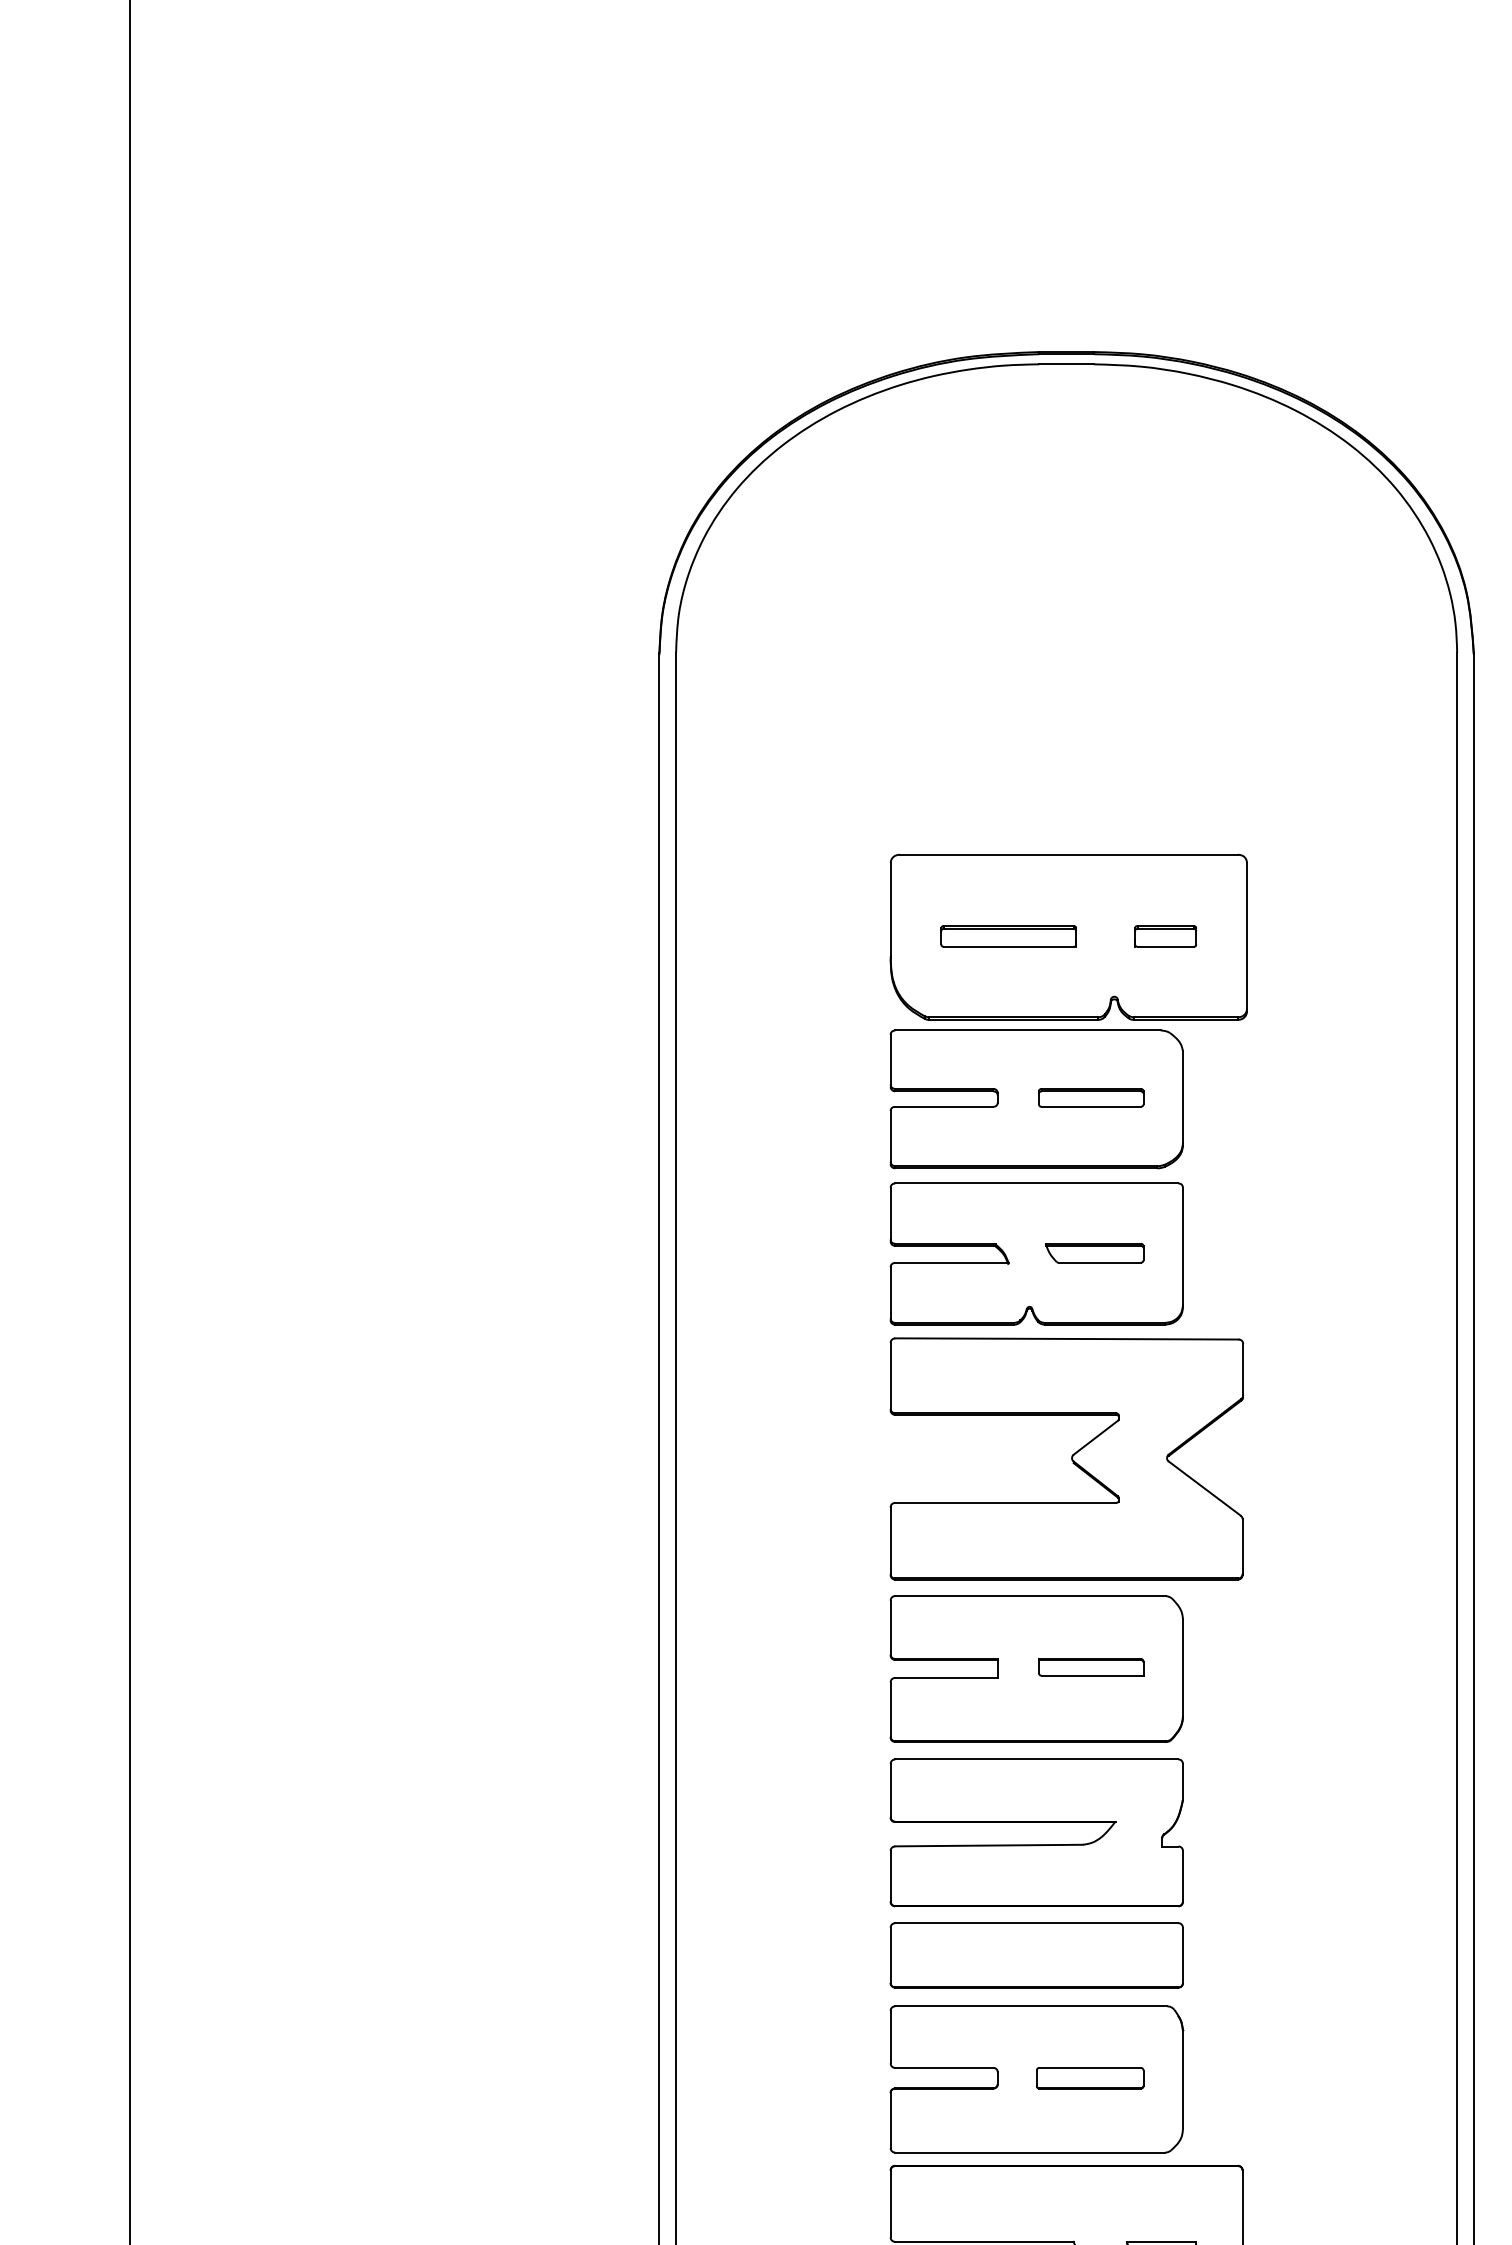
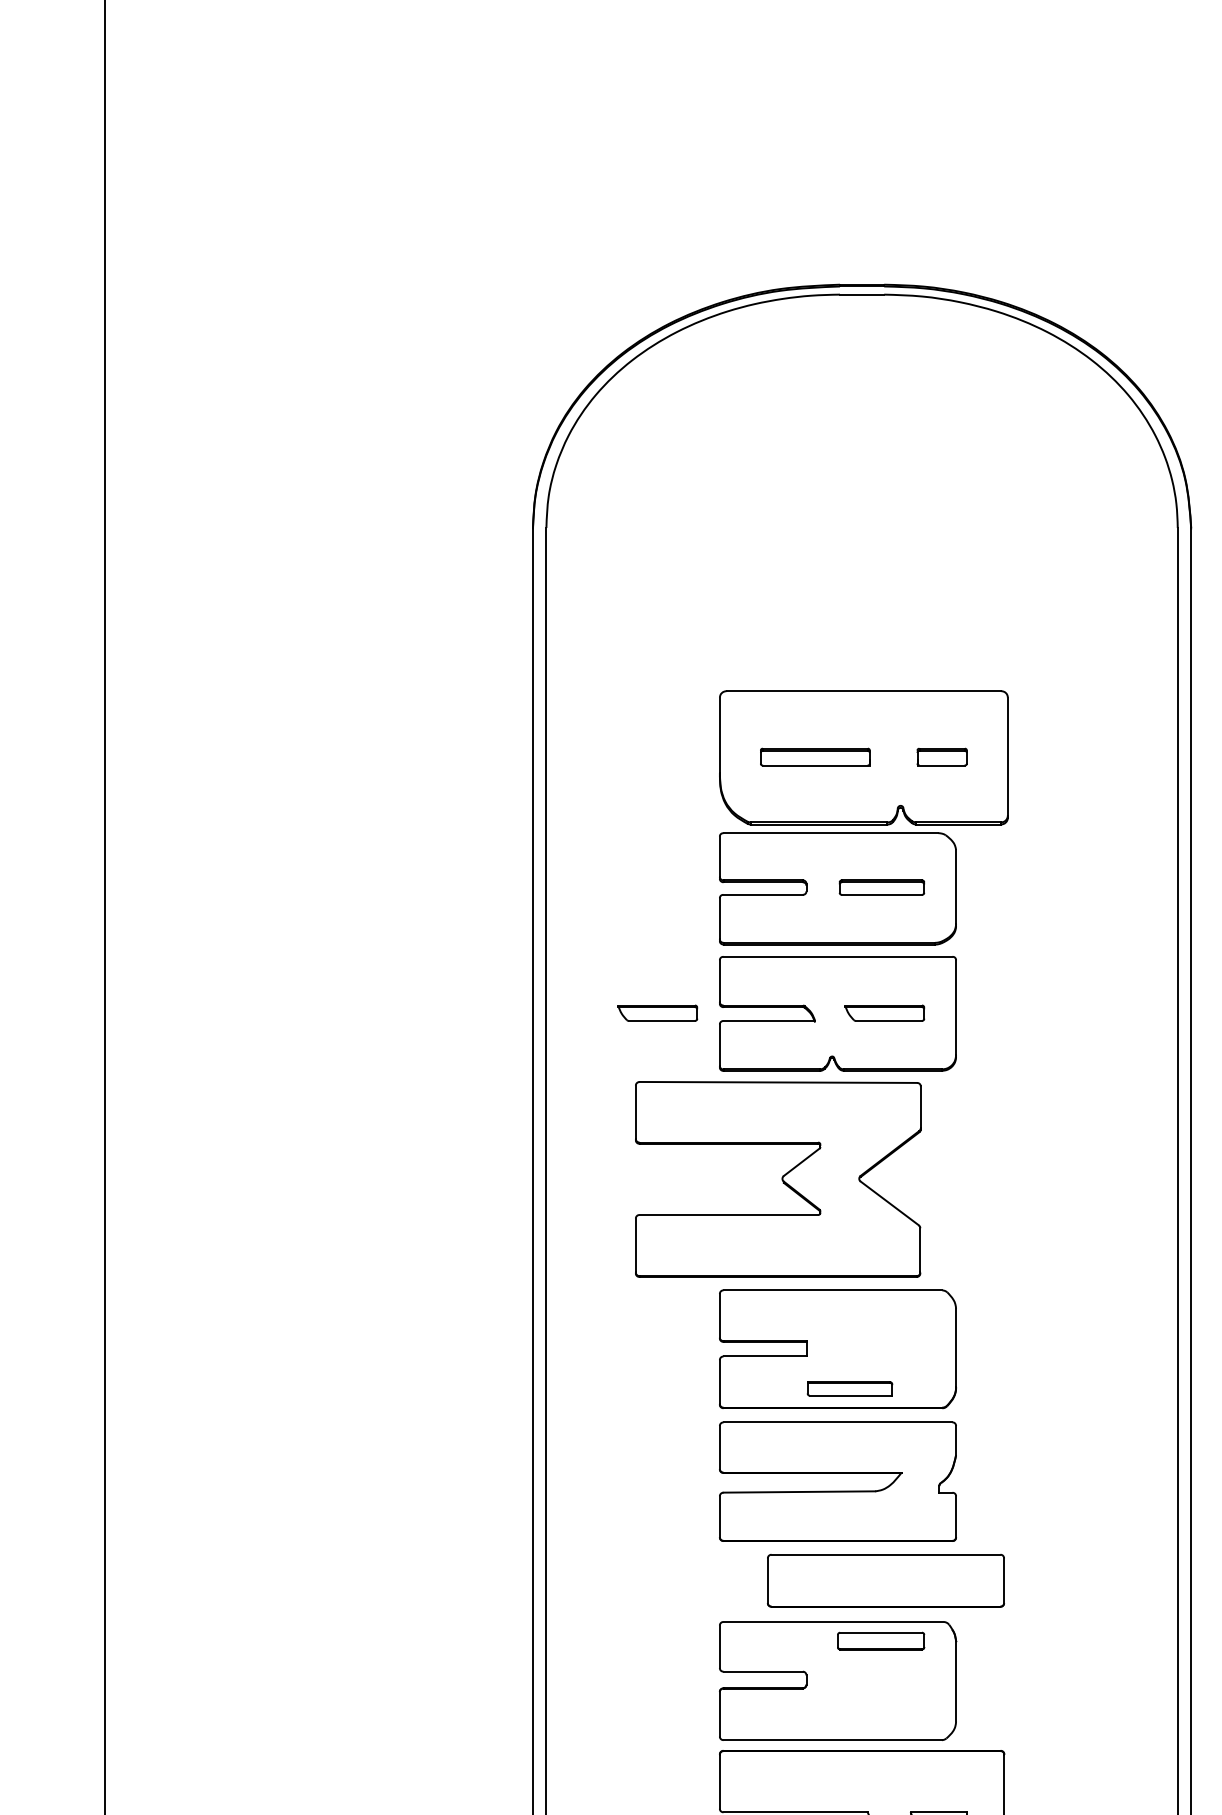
part: (813, 1252) -> (657, 1012), added
part: (1067, 1458) -> (778, 1179), moved
part: (1091, 1666) -> (850, 1388), moved
part: (1036, 1955) -> (885, 1580), moved
part: (1090, 2077) -> (881, 1640), moved

